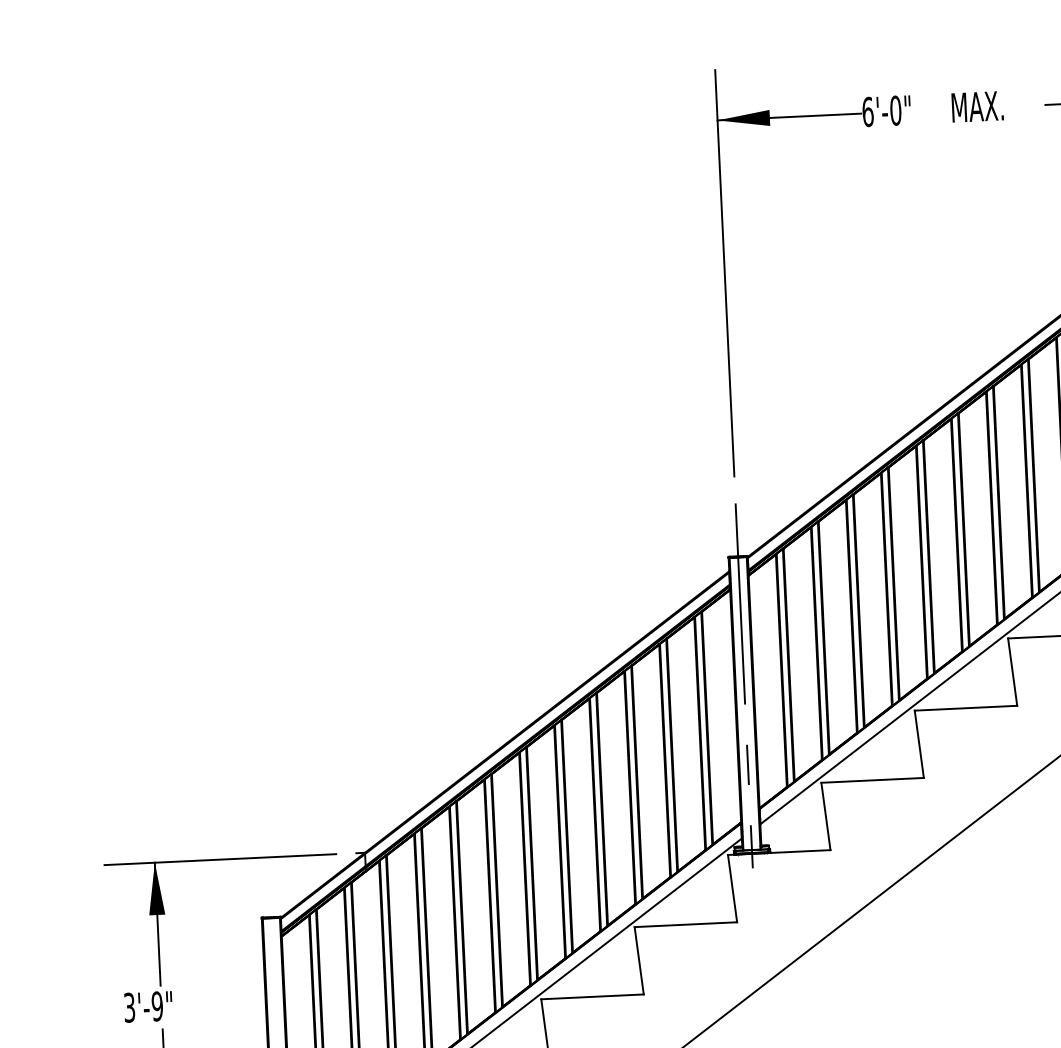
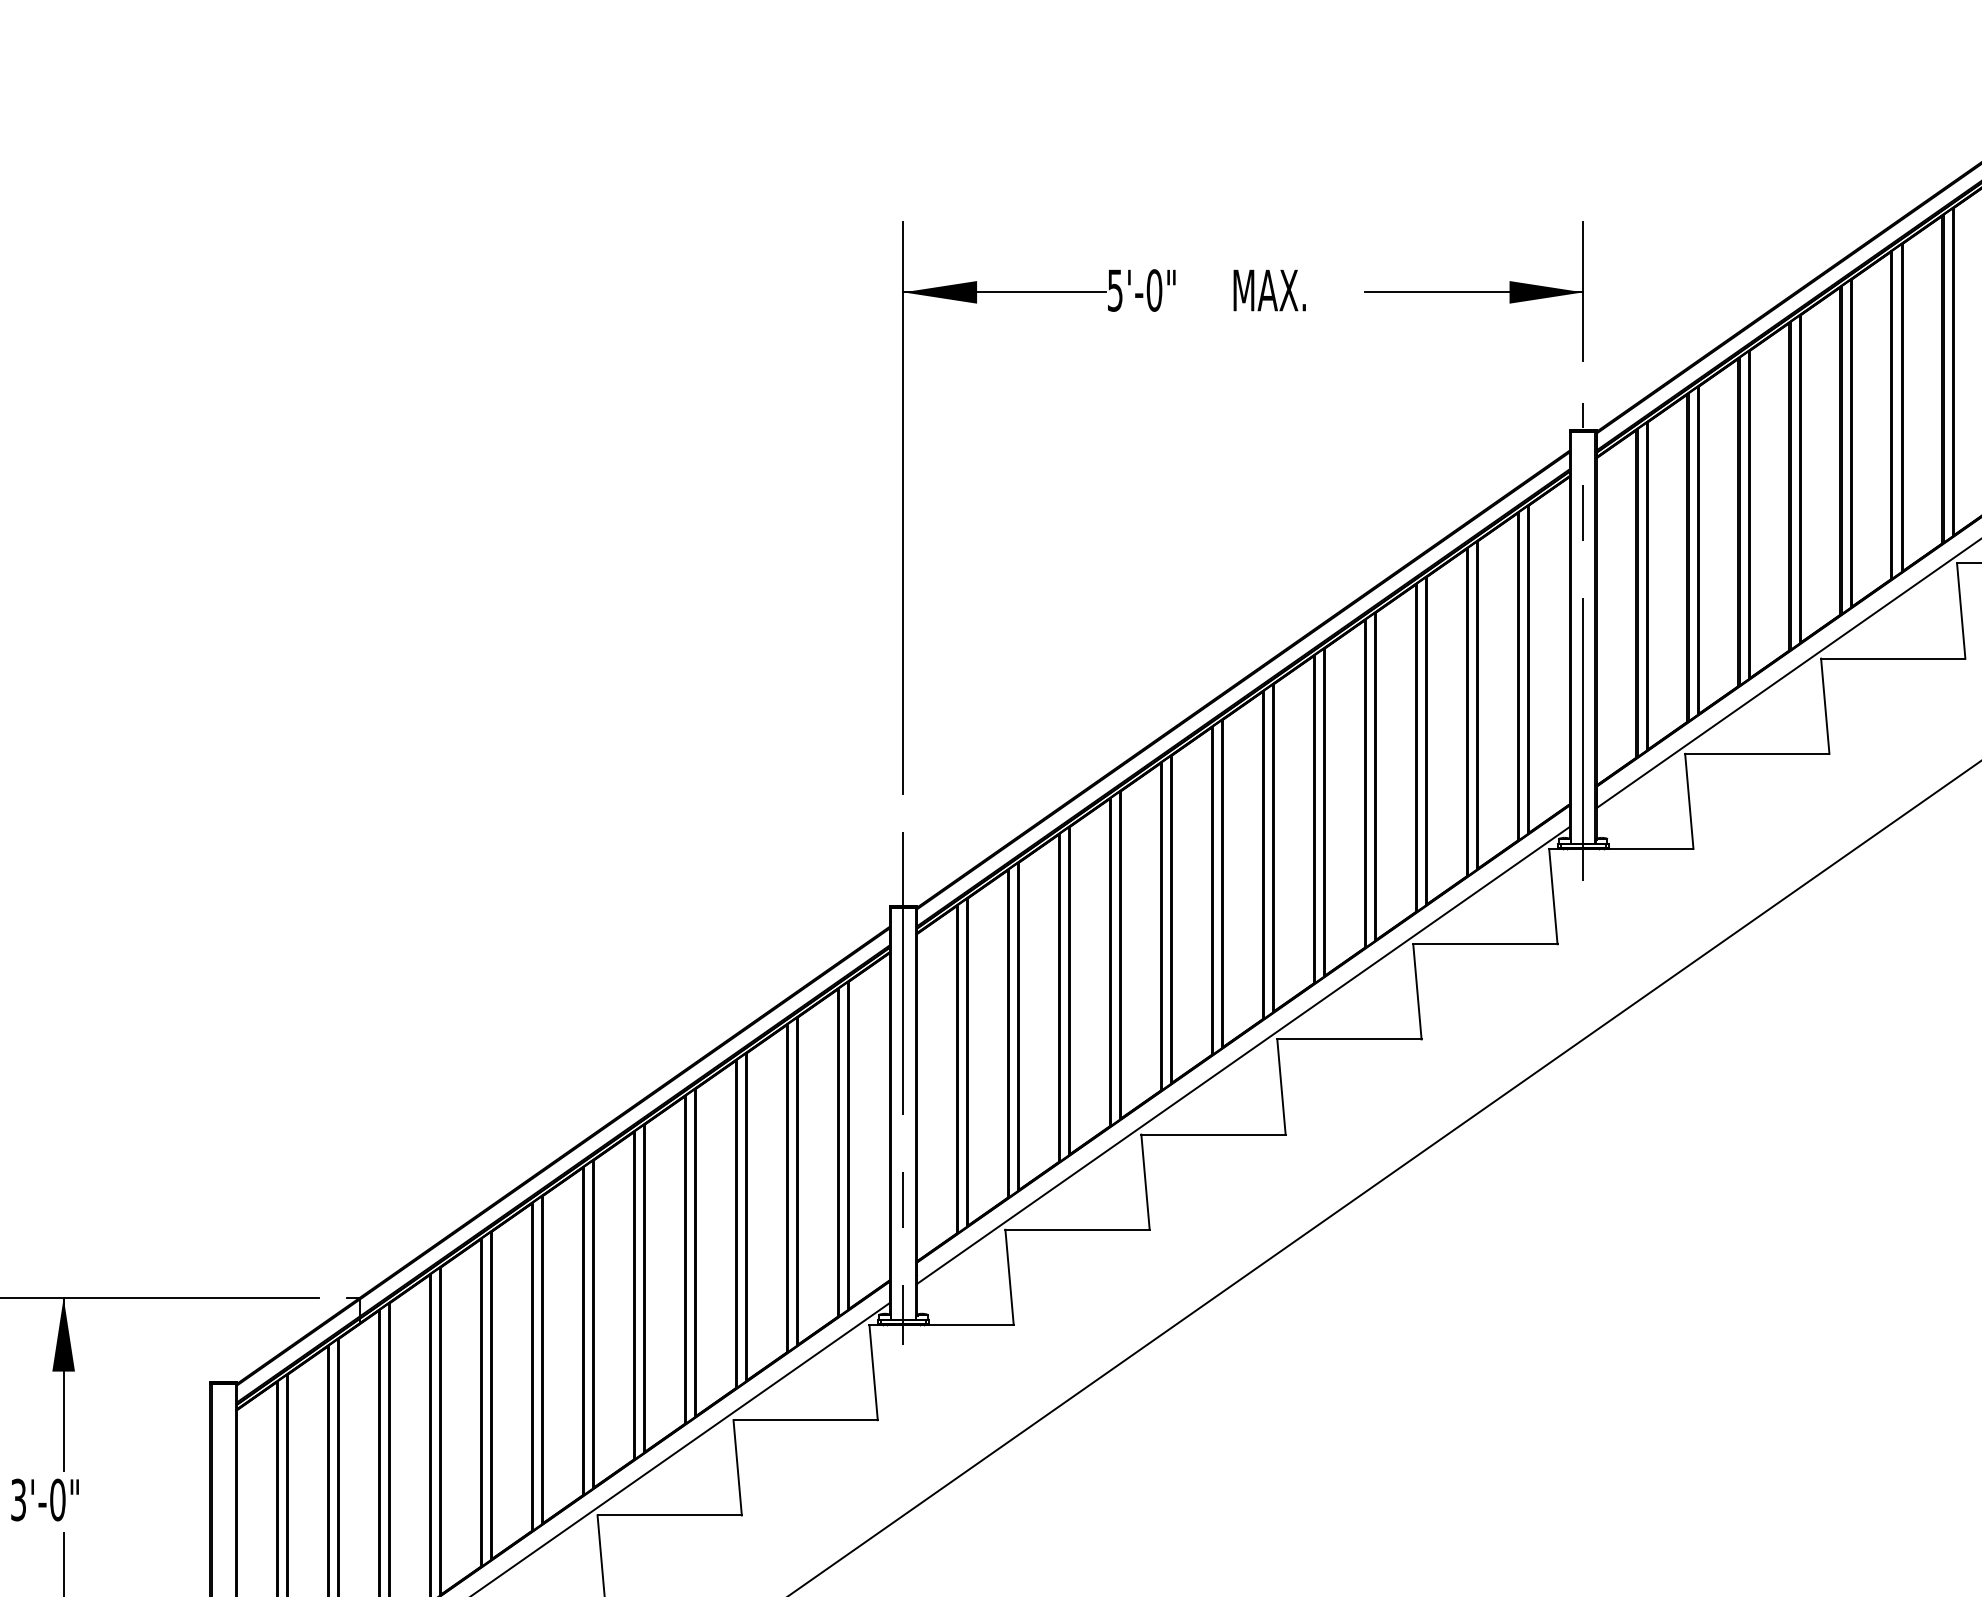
text: (868, 111) -> (1115, 290), 6'-0" -> 5'-0"
text: (157, 1006) -> (57, 1499), 3'-9" -> 3'-0"

